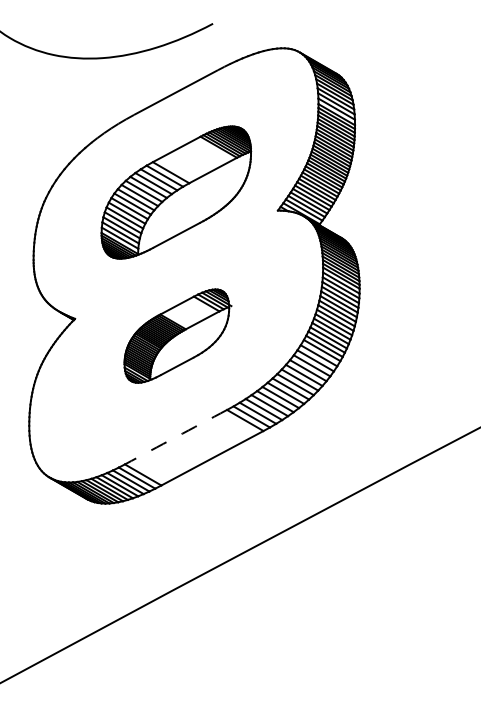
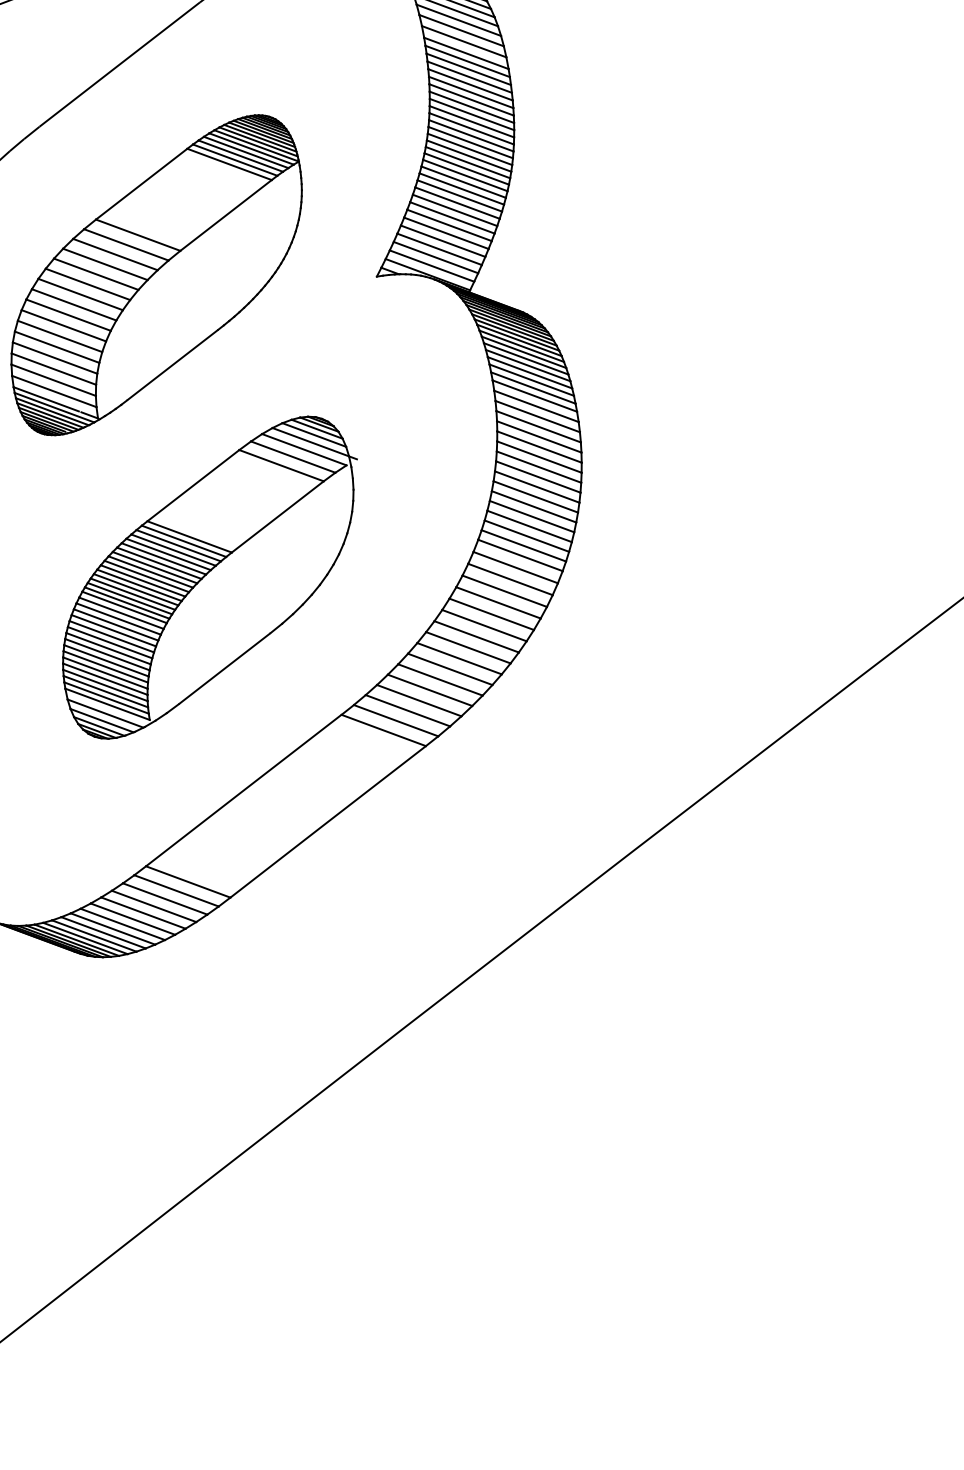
part: (177, 335) -> (210, 575), size x1.43
arc: (175, 437) -> (242, 791), dashed -> solid

